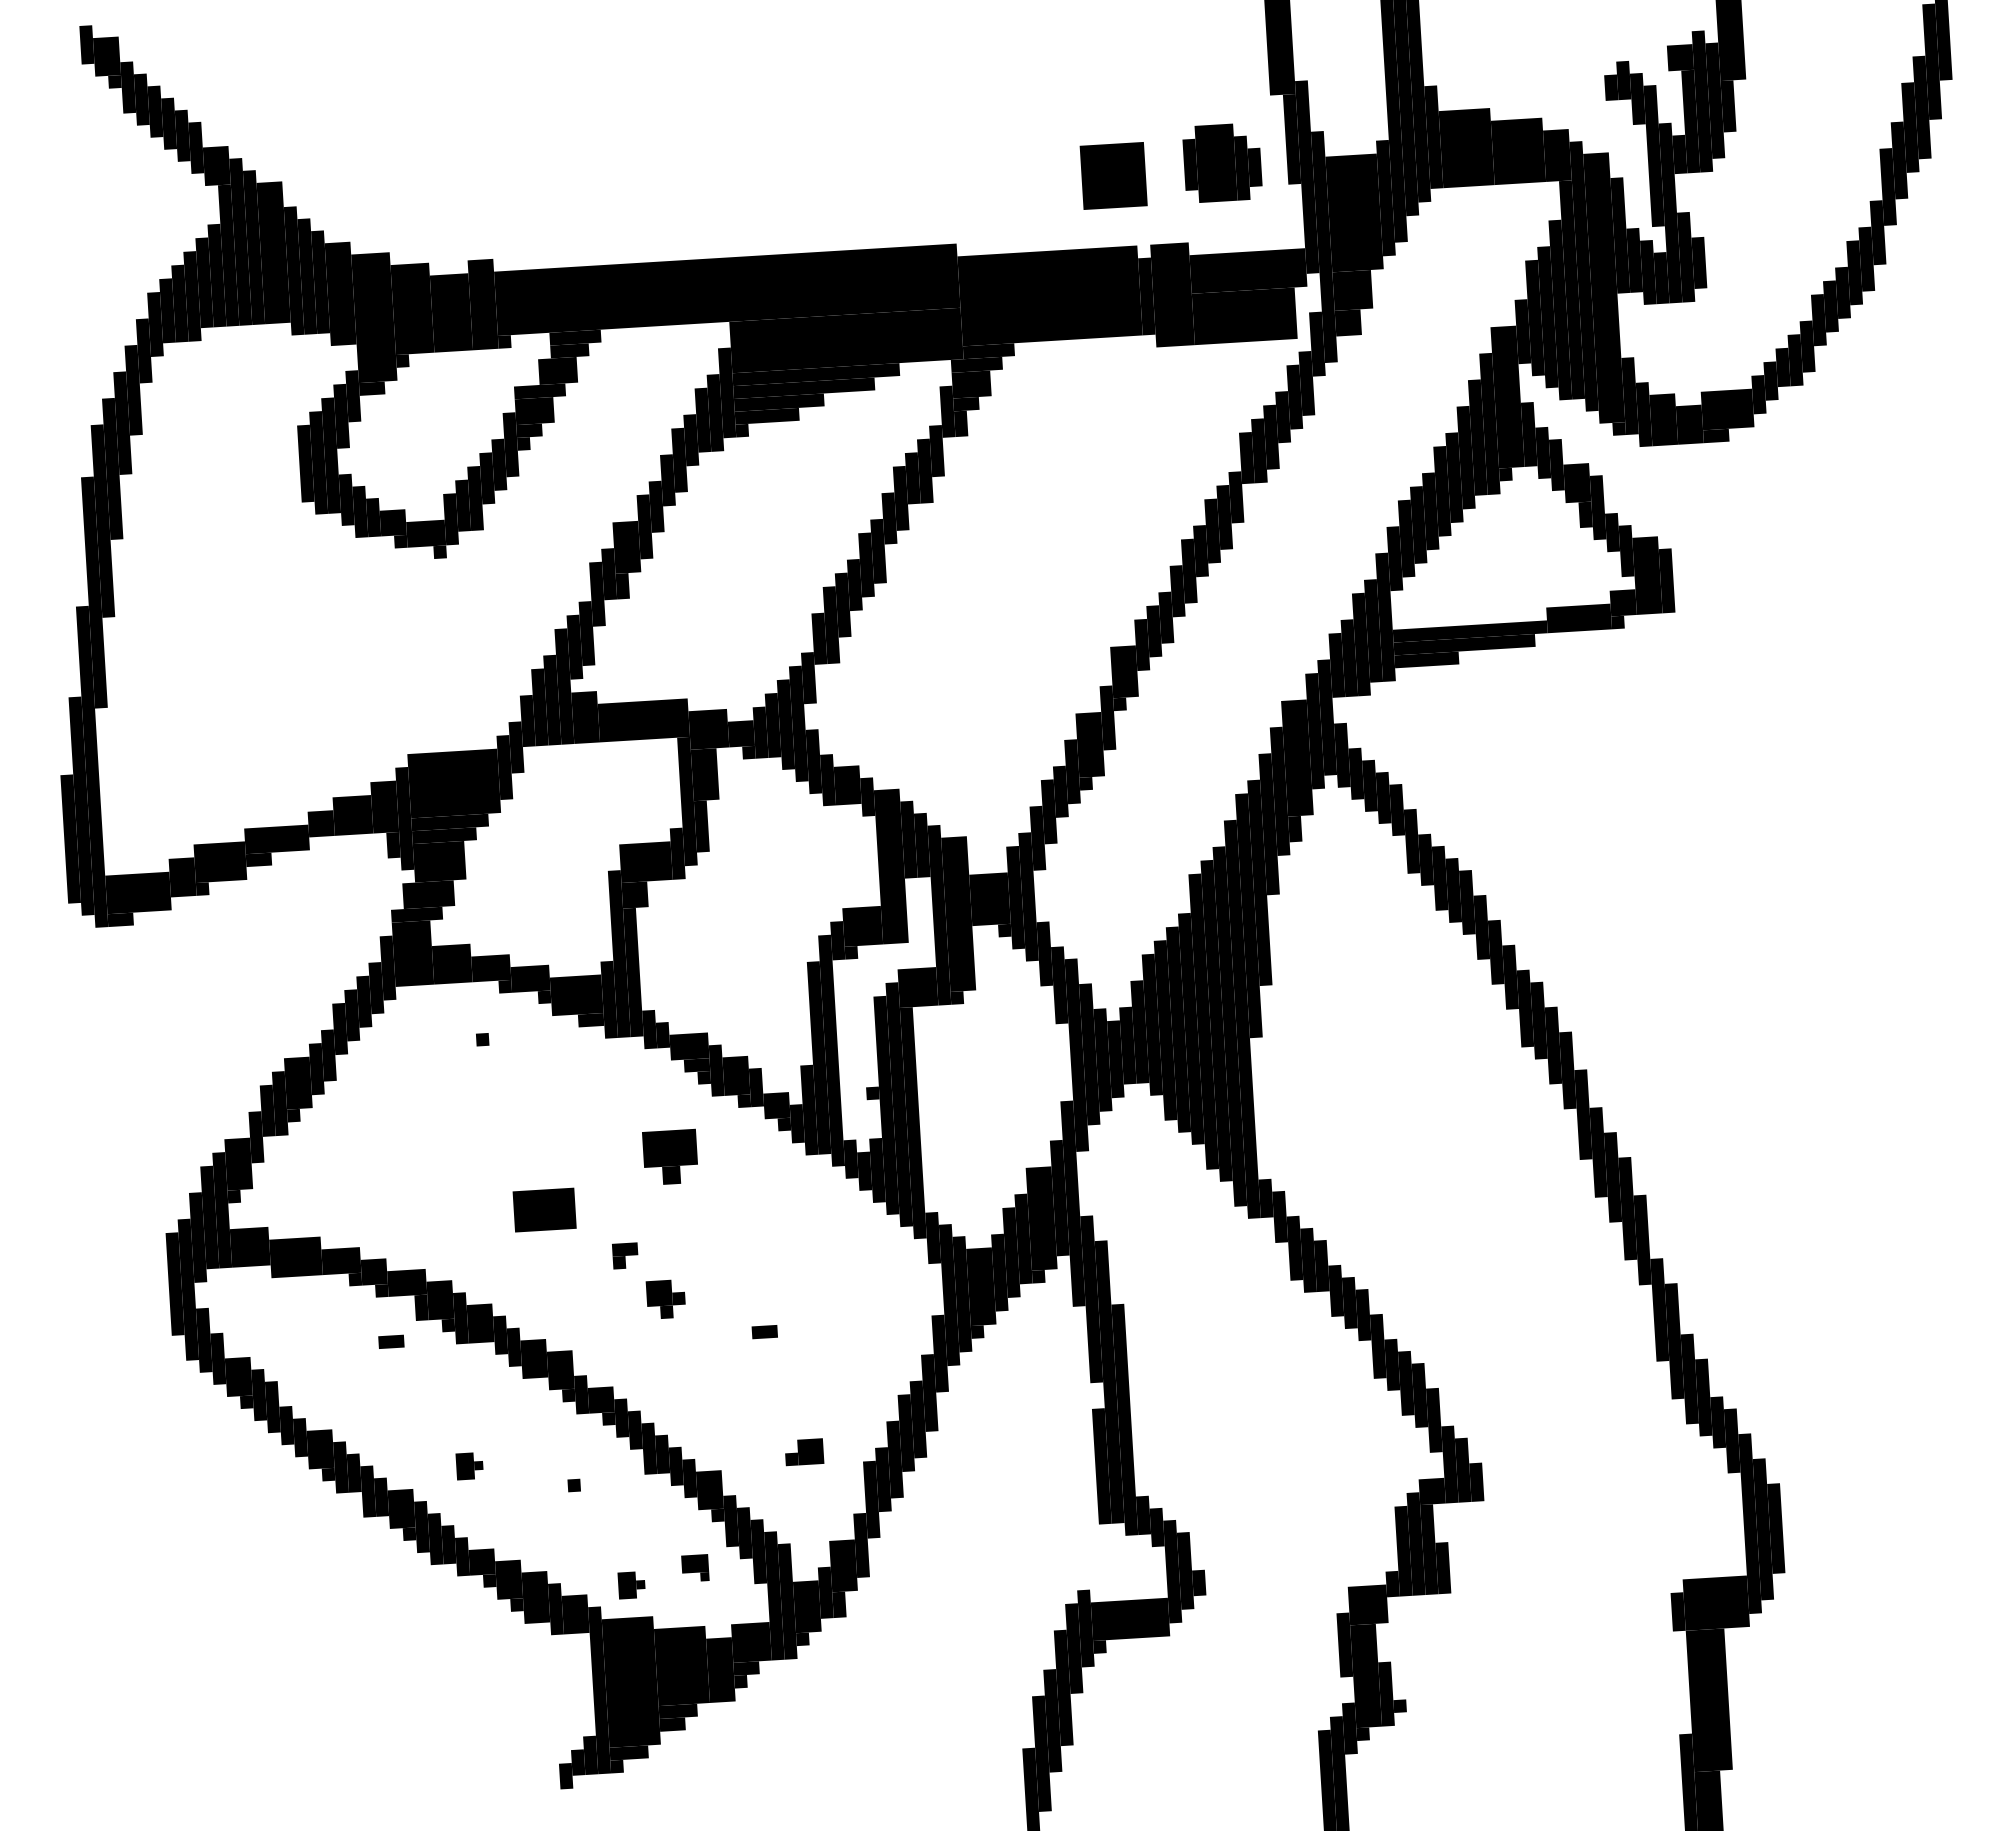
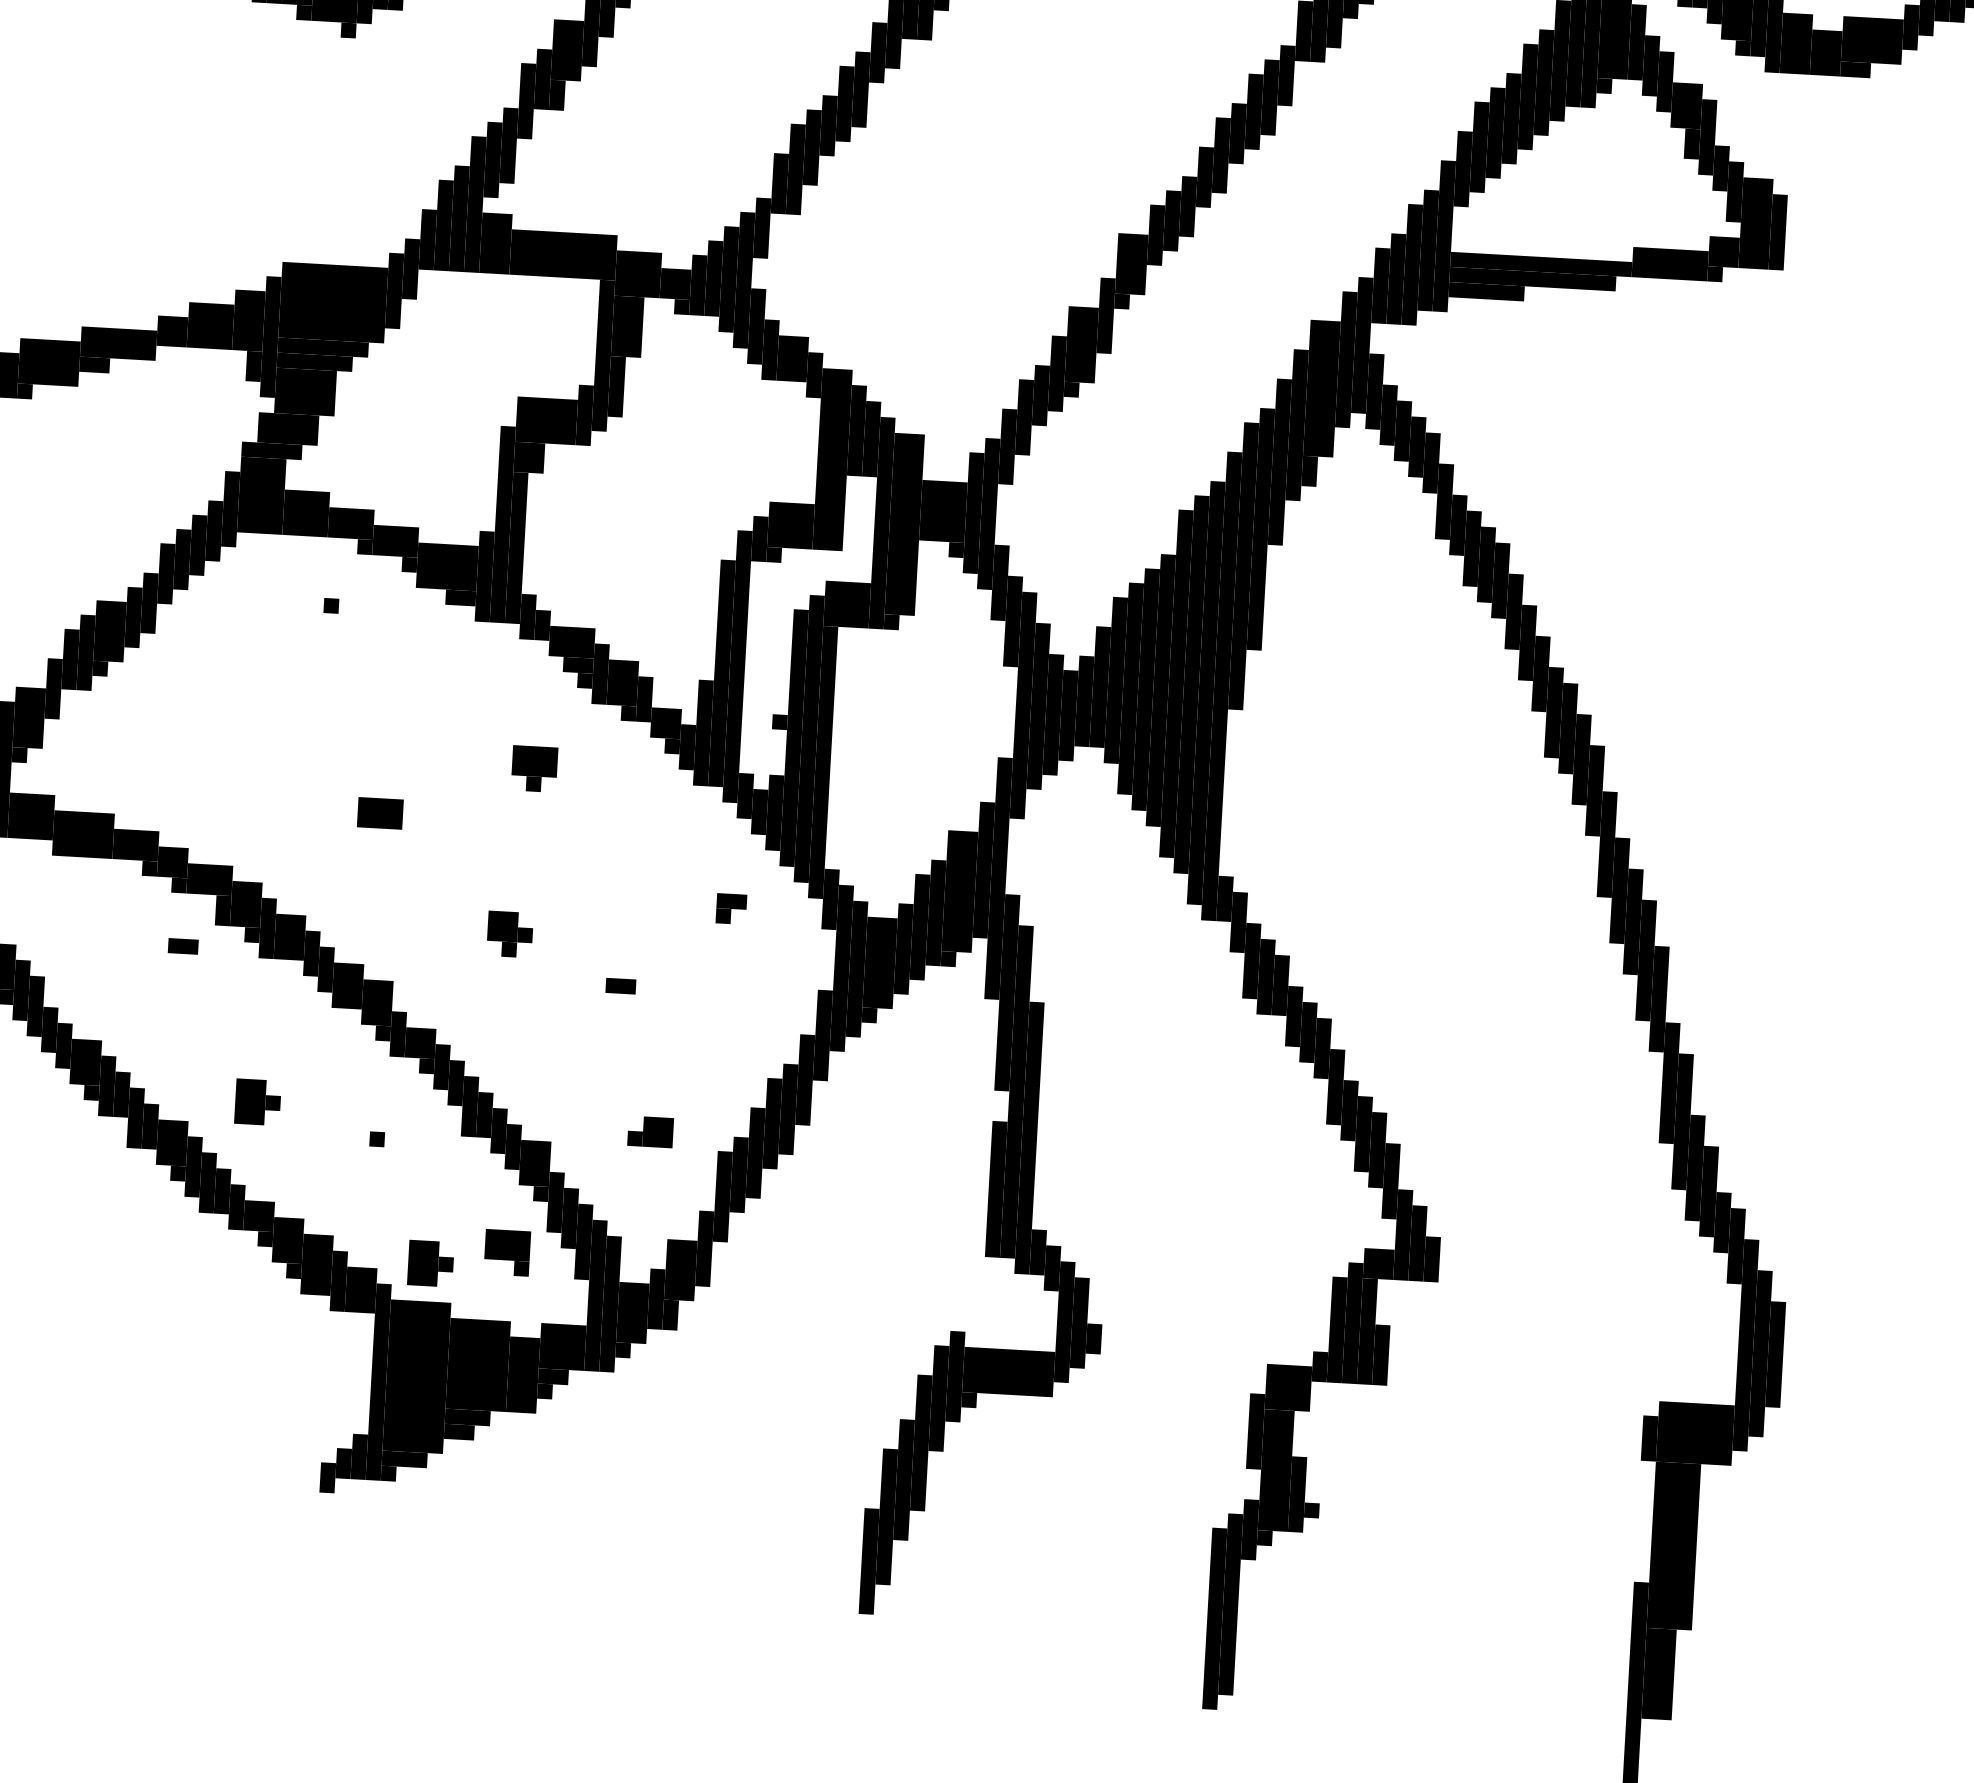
part: (669, 1156) -> (533, 767), size x0.71
part: (544, 1209) -> (380, 812), size x0.62
part: (625, 1255) -> (731, 908), moved
part: (469, 1466) -> (257, 1102), size x1.43
part: (695, 1567) -> (507, 1251), size x1.43
part: (631, 1585) -> (430, 1264), size x1.43

